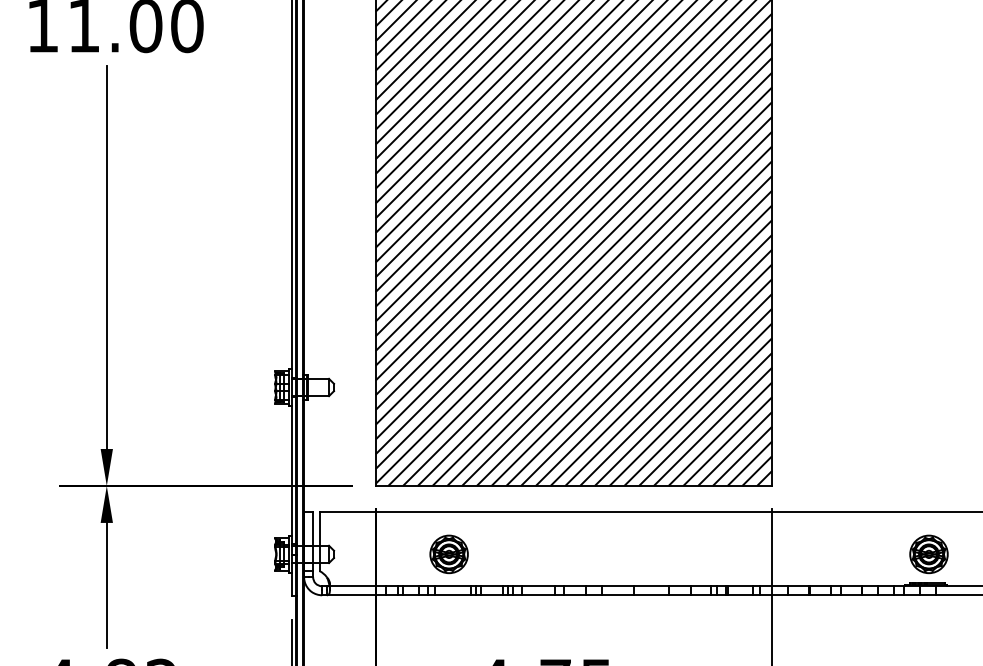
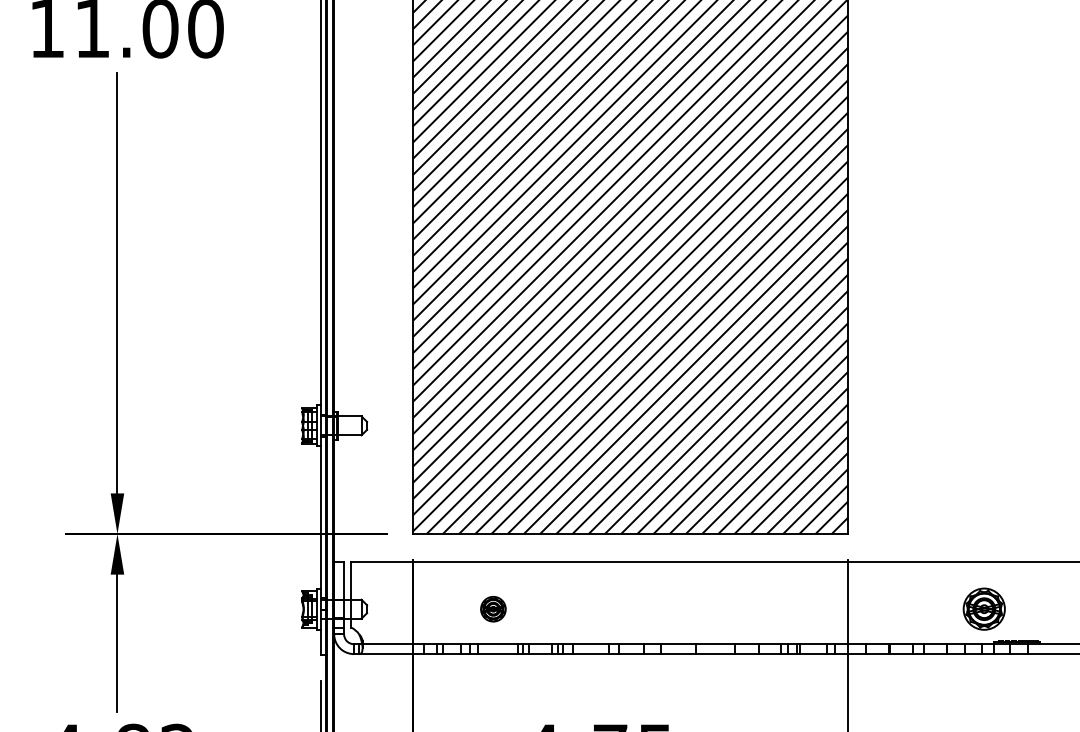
part: (448, 554) -> (492, 609), size x0.6
part: (928, 554) -> (983, 609), moved

